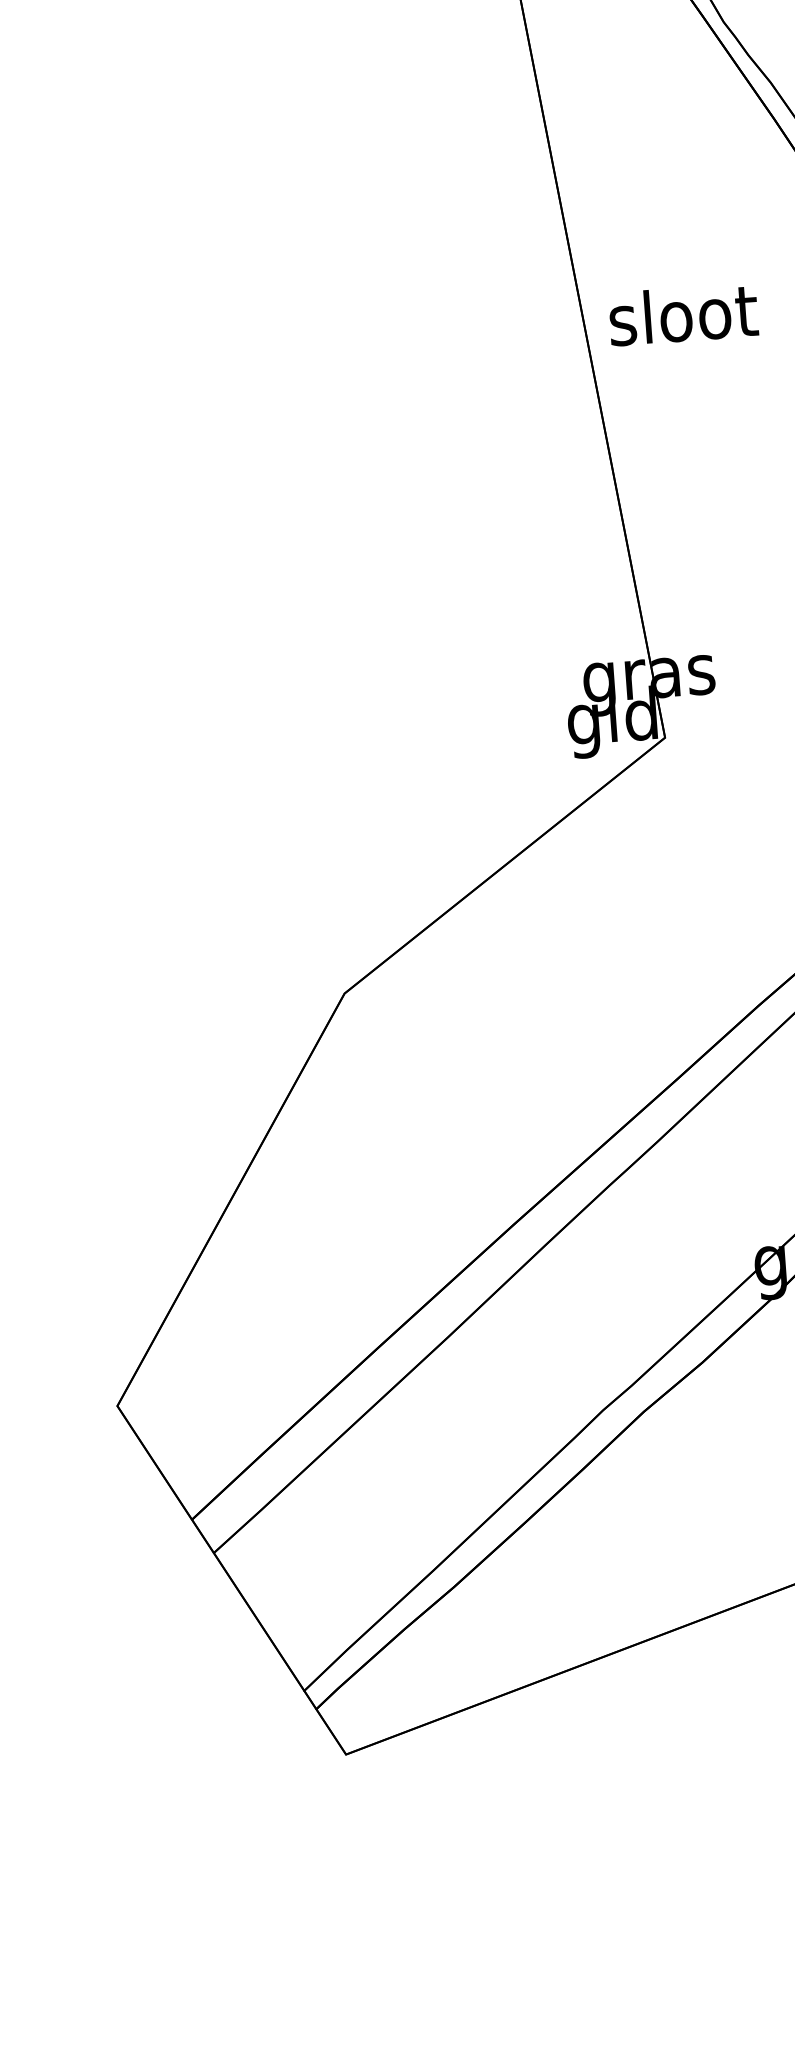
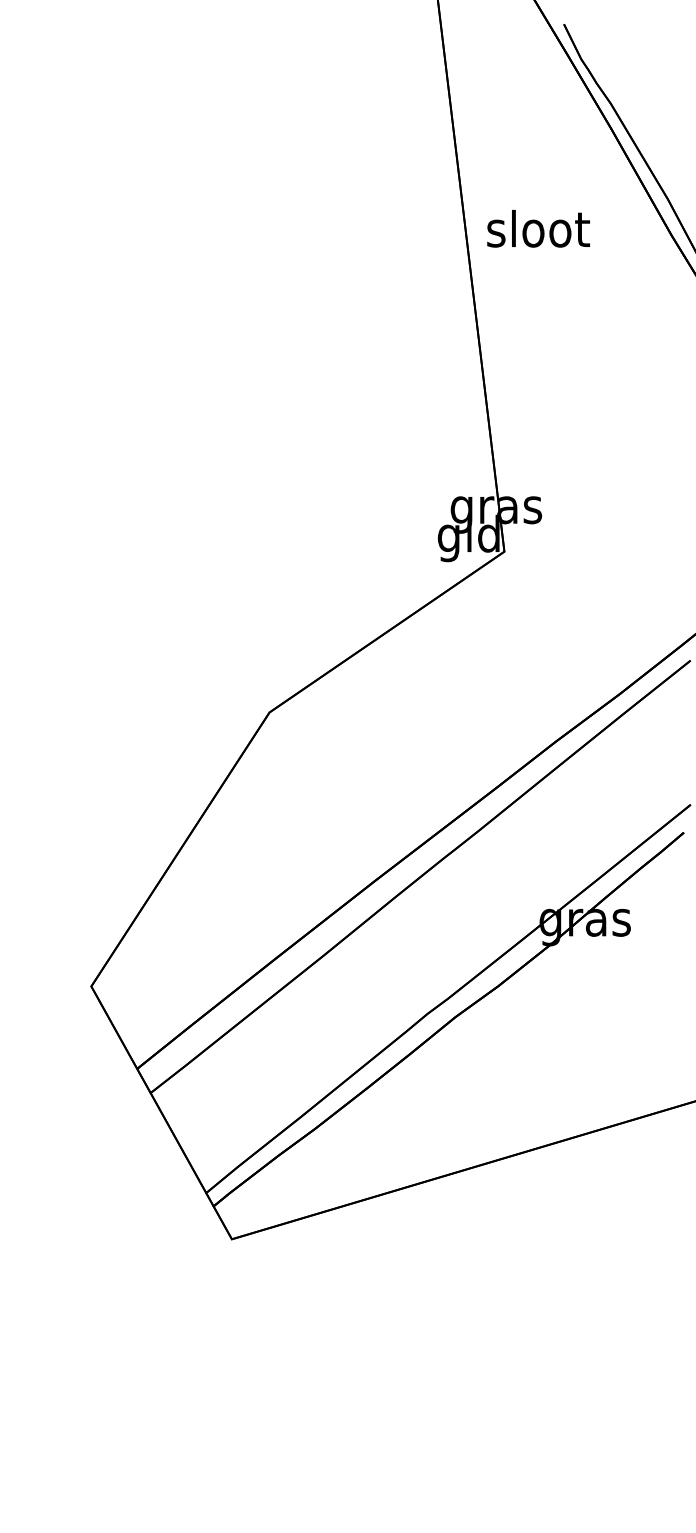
text: (683, 314) -> (538, 228), moved

